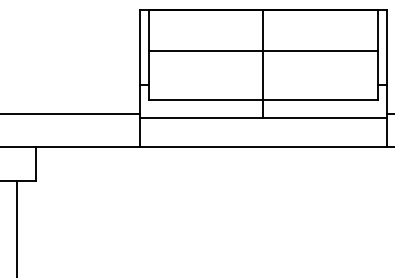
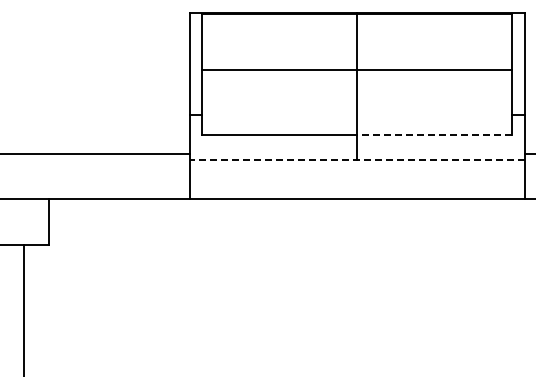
line: (320, 99) -> (434, 135), solid -> dashed
line: (262, 118) -> (356, 160), solid -> dashed

